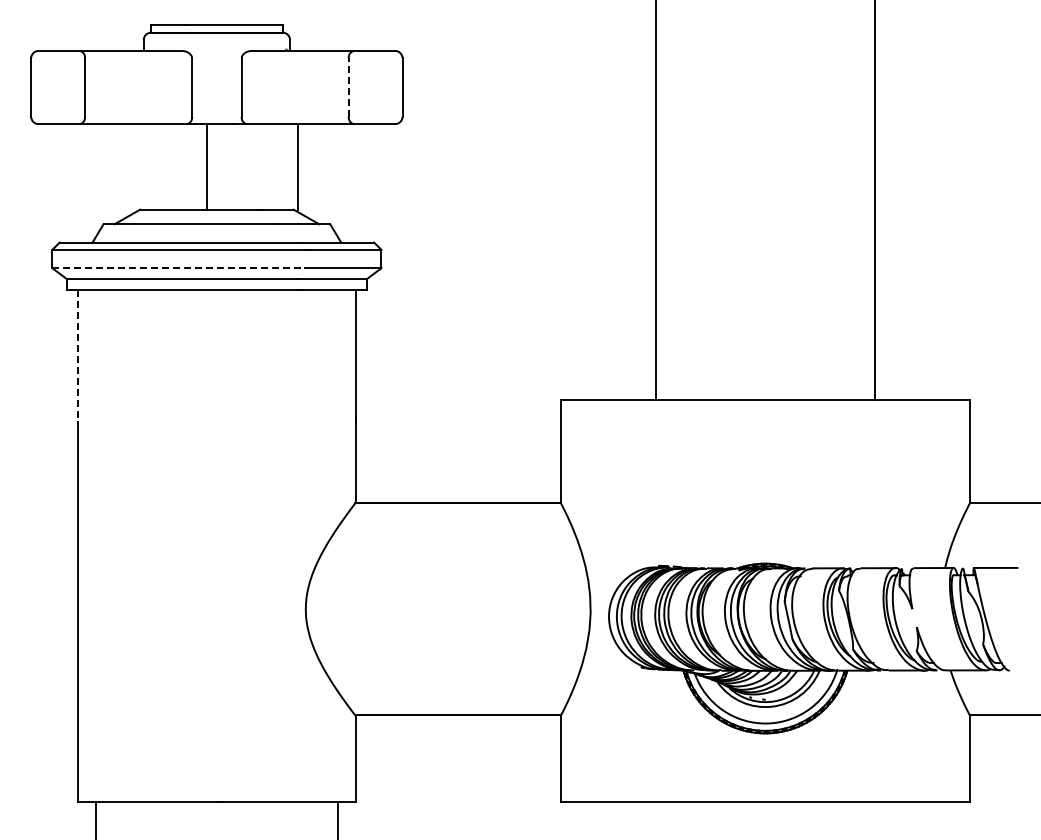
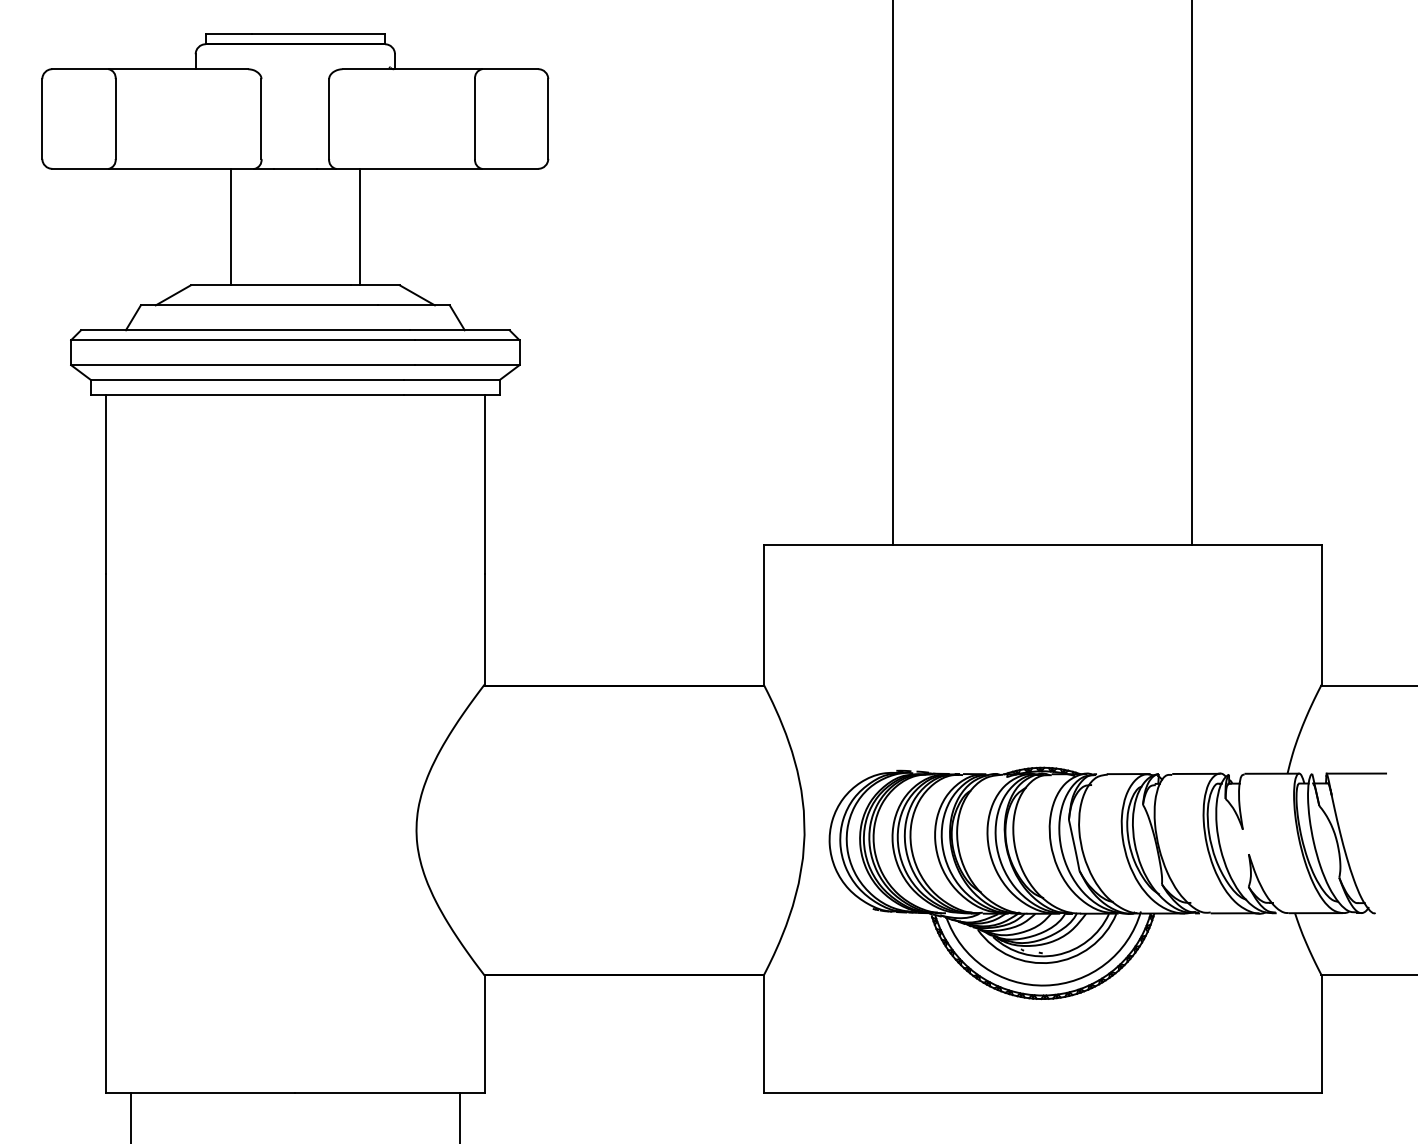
line: (348, 87) -> (474, 118), dashed -> solid
line: (207, 166) -> (230, 226), moved
line: (298, 166) -> (360, 226), moved
line: (179, 268) -> (244, 365), dashed -> solid
line: (77, 355) -> (105, 484), dashed -> solid

